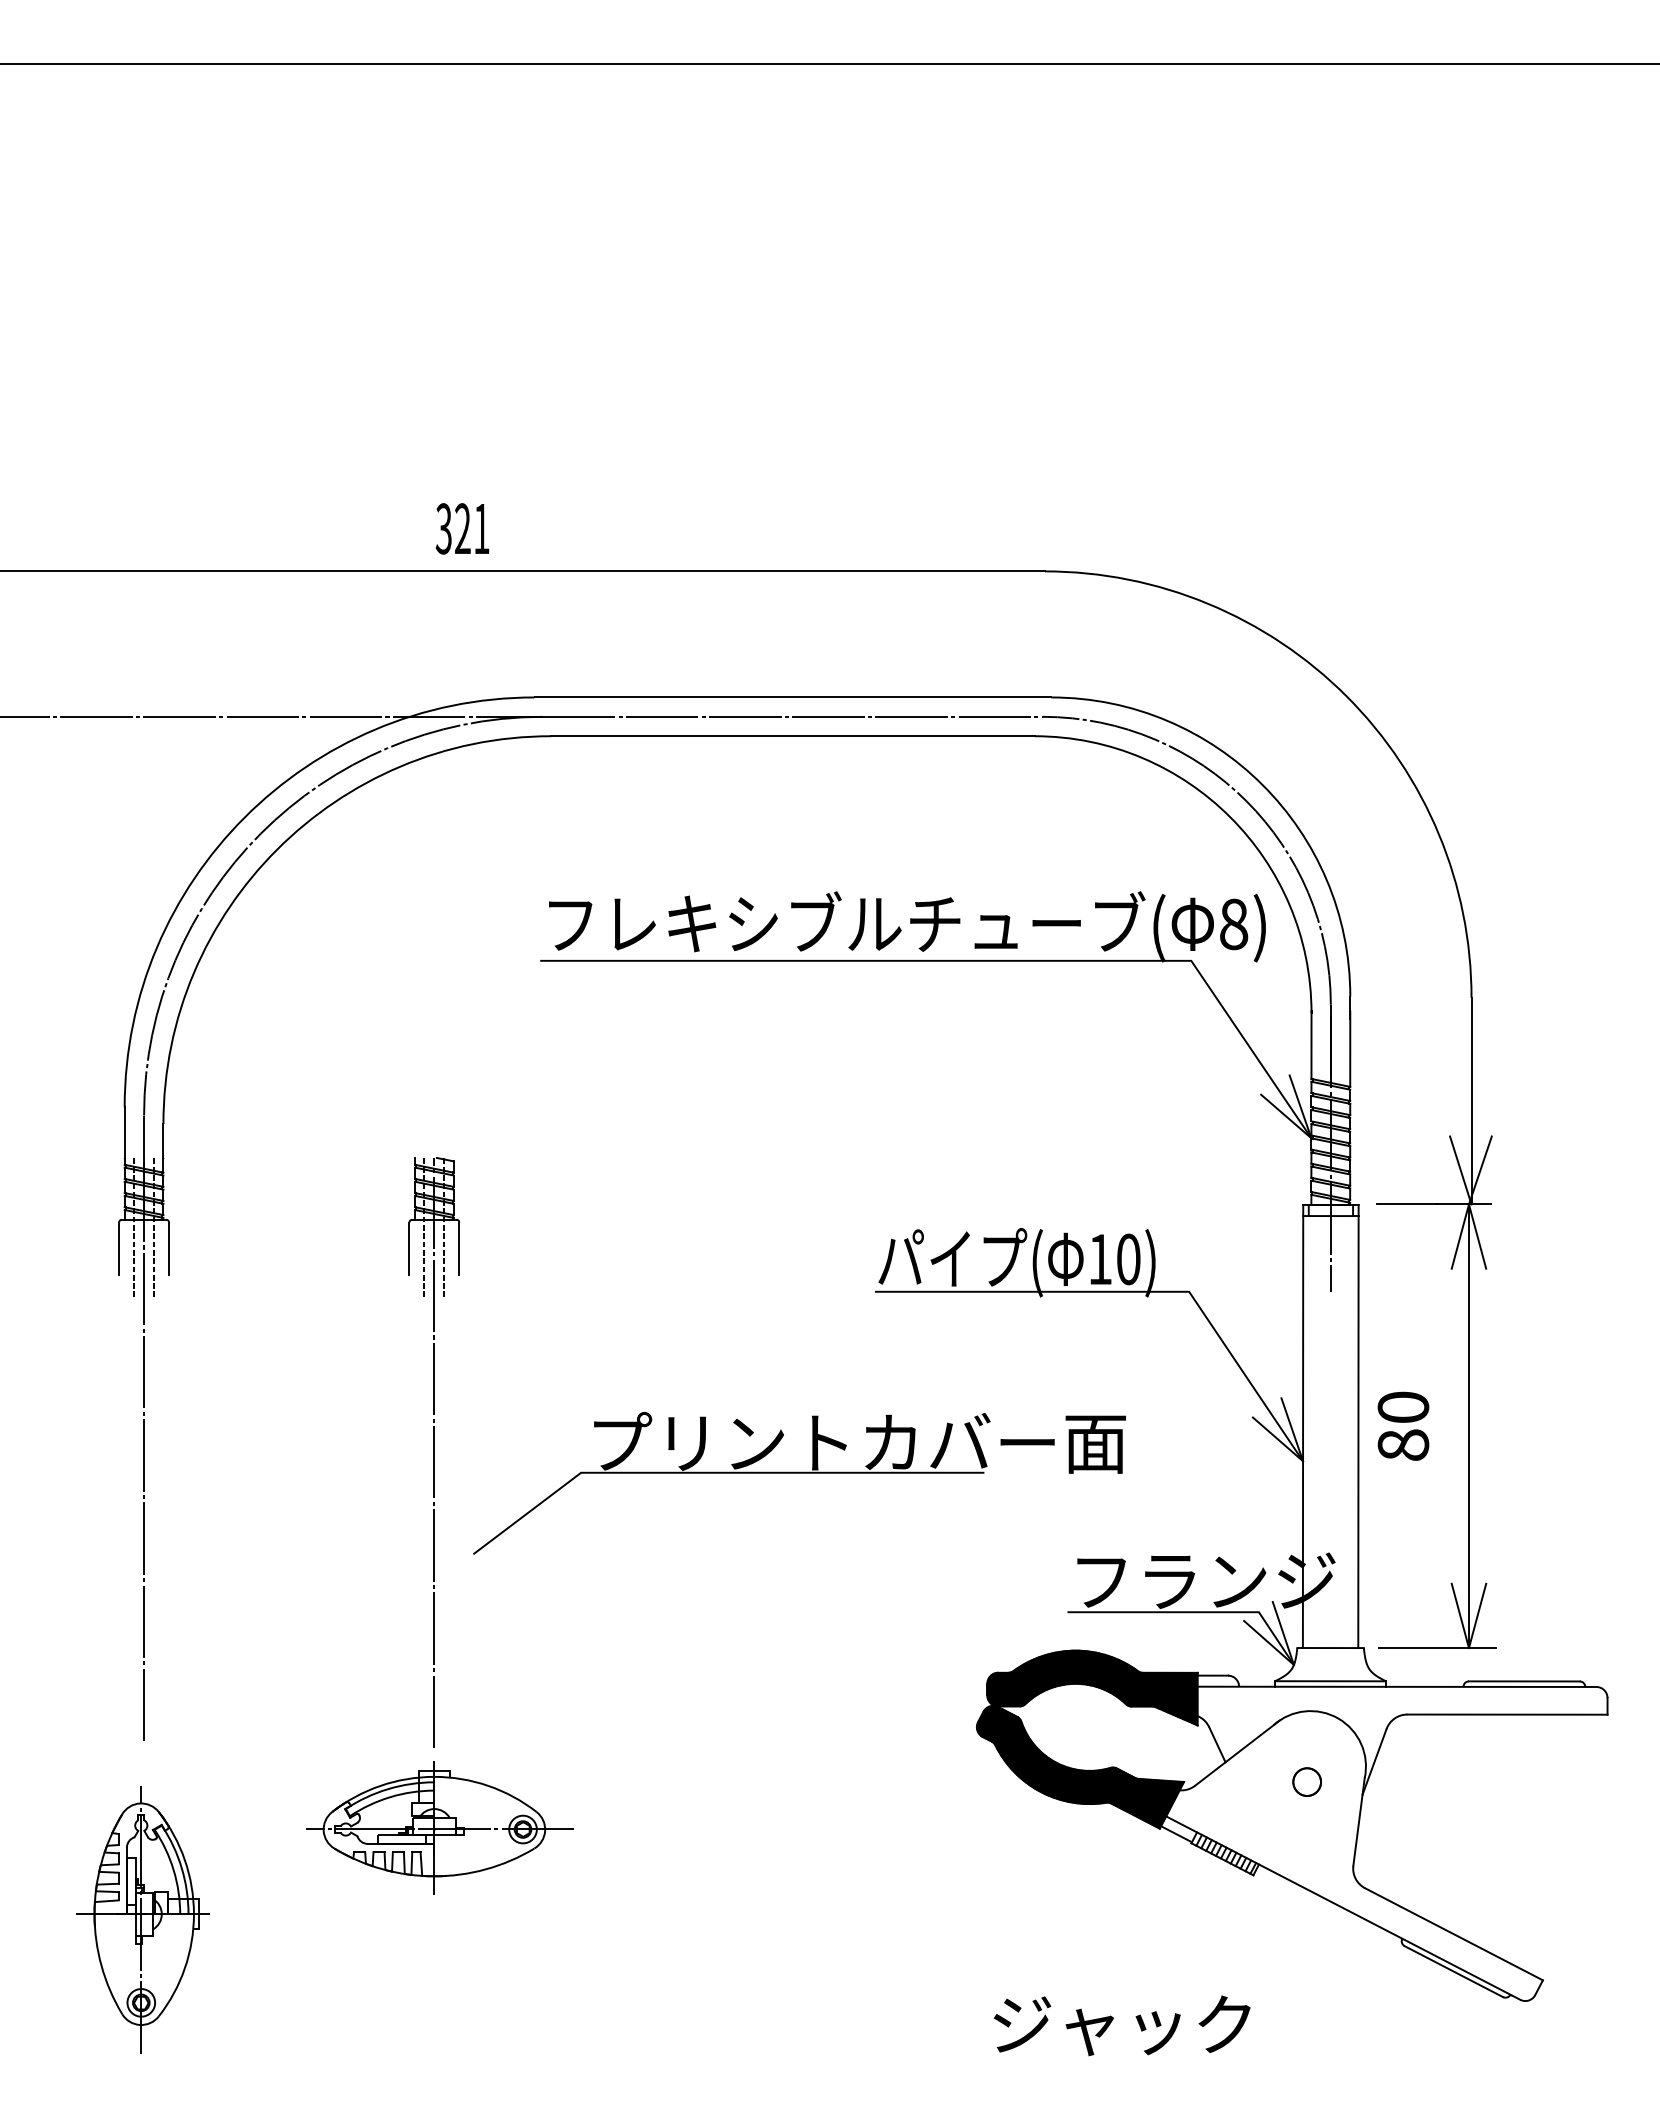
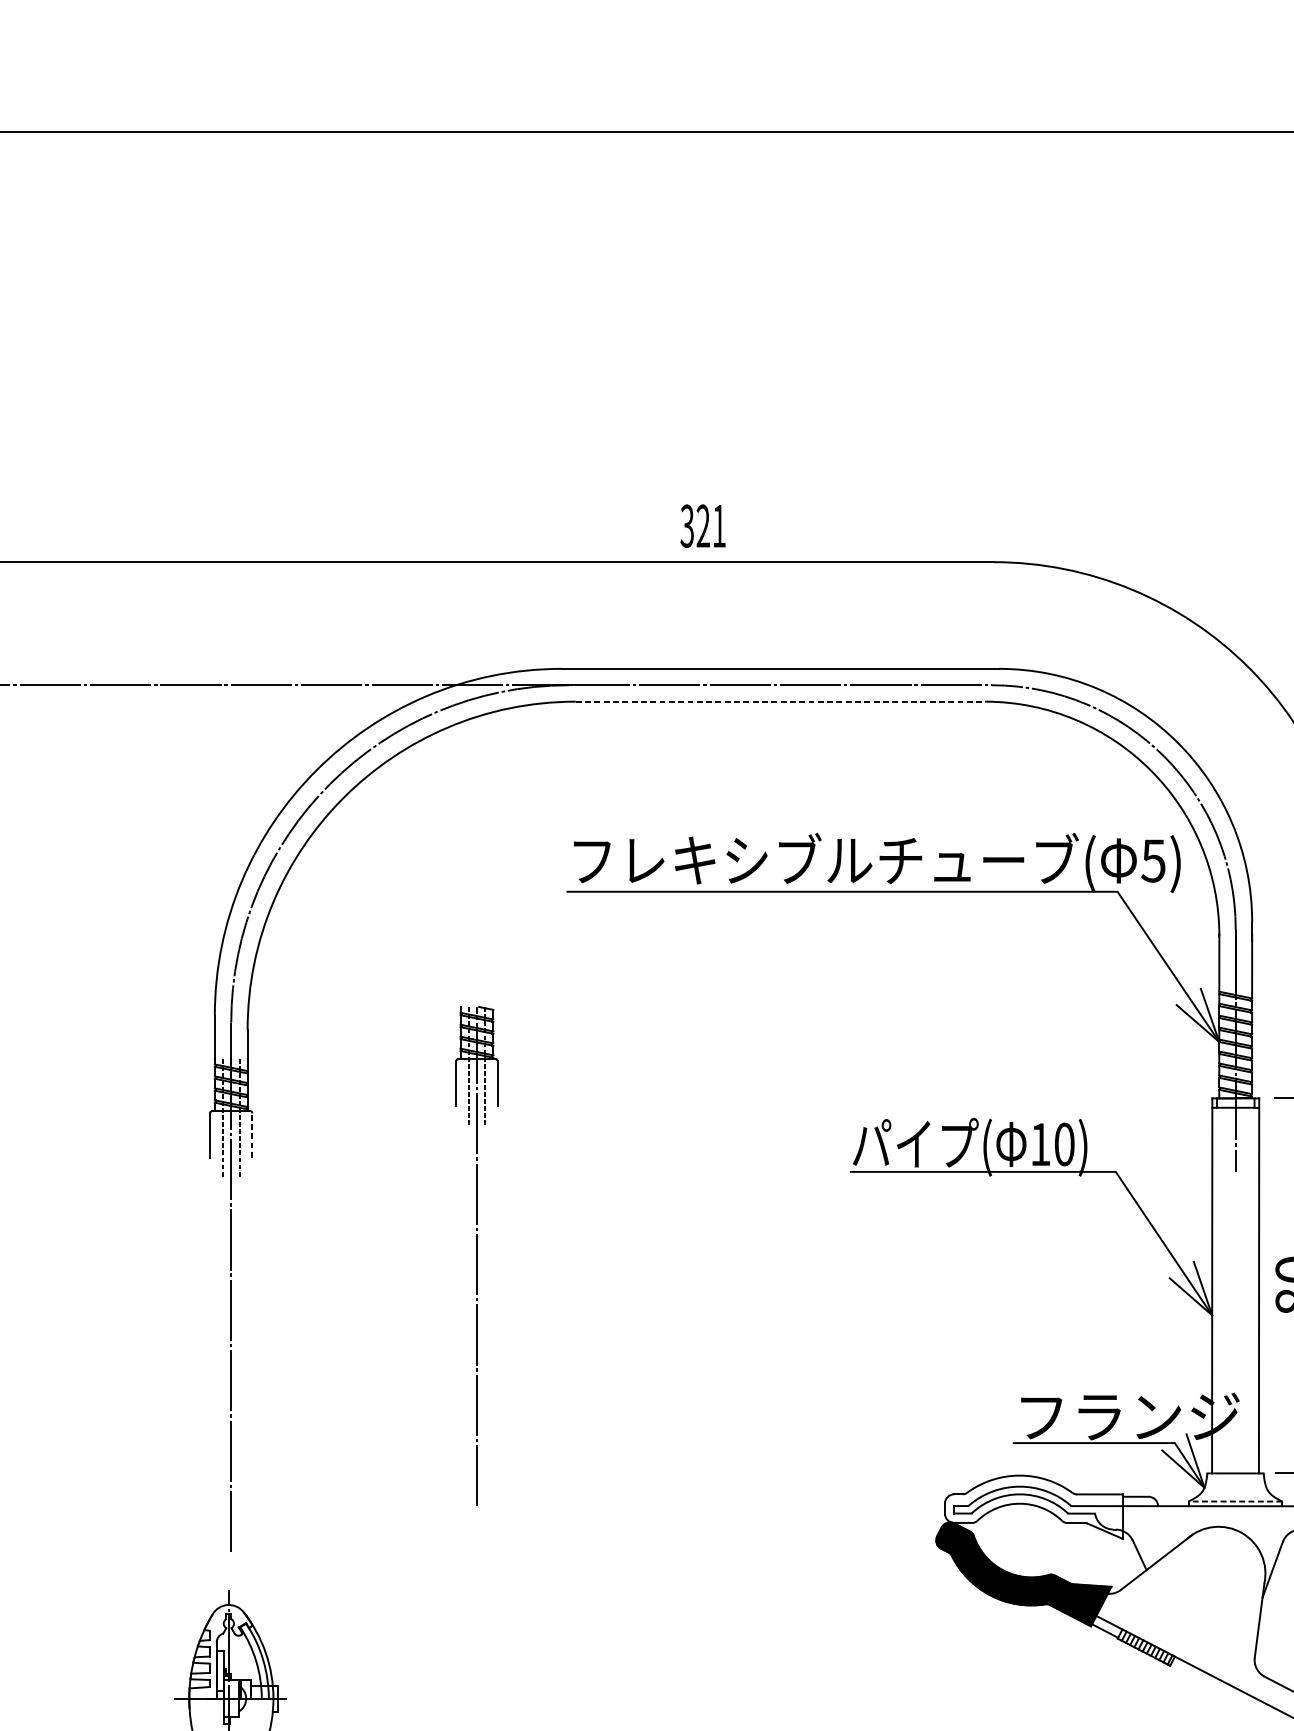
text: (462, 528) -> (703, 525), moved
line: (792, 736) -> (780, 701), solid -> dashed
text: (1233, 924) -> (1153, 861), 8) -> 5)
line: (169, 1248) -> (252, 1135), solid -> dashed
part: (434, 1452) -> (477, 1256), moved
part: (799, 1473) -> (785, 1325), removed
line: (1330, 1681) -> (1235, 1501), solid -> dashed
hatch: (1092, 1687) -> (1033, 1506), removed
circle: (1306, 1781) -> (1215, 1586), removed
part: (439, 1827) -> (481, 1625), removed

